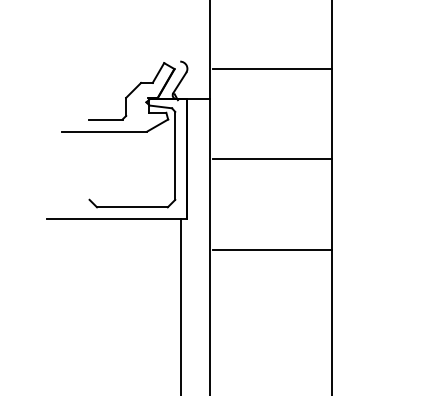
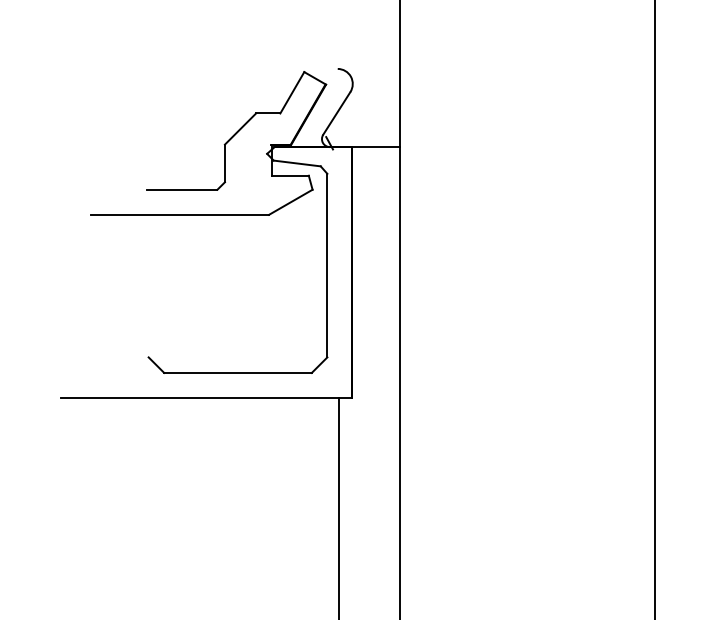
line: (272, 69) -> (530, 85), removed
line: (272, 159) -> (530, 273), removed
line: (272, 249) -> (530, 460), removed

